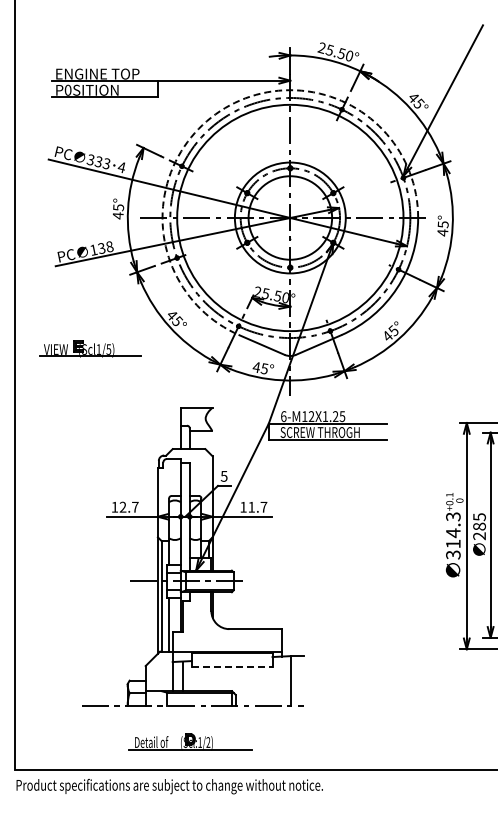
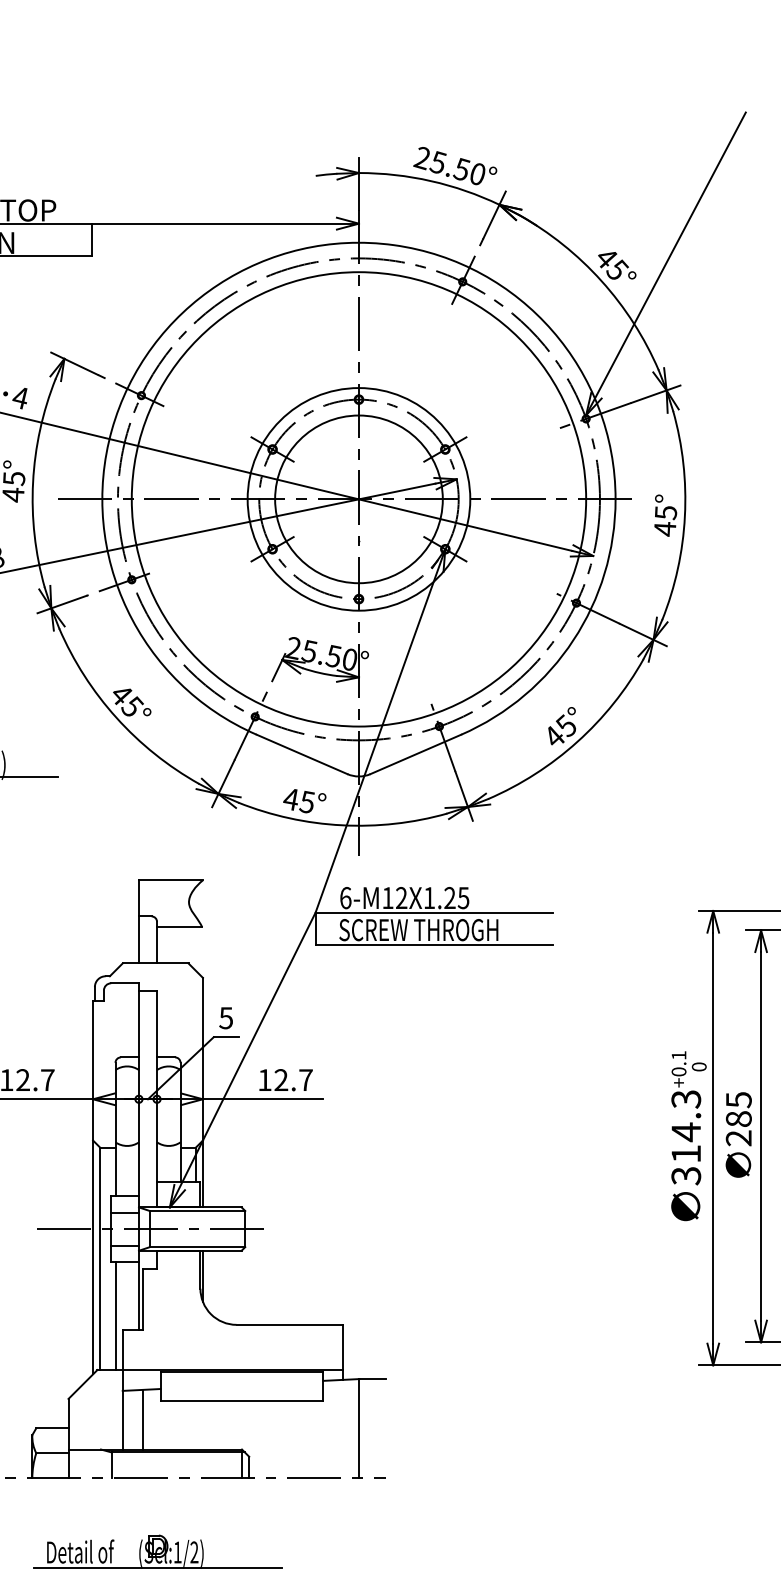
arc: (220, 111) -> (218, 285), dashed -> solid
text: (251, 506) -> (280, 1078), 11.7 -> 12.7
line: (232, 666) -> (242, 1399), dashed -> solid

